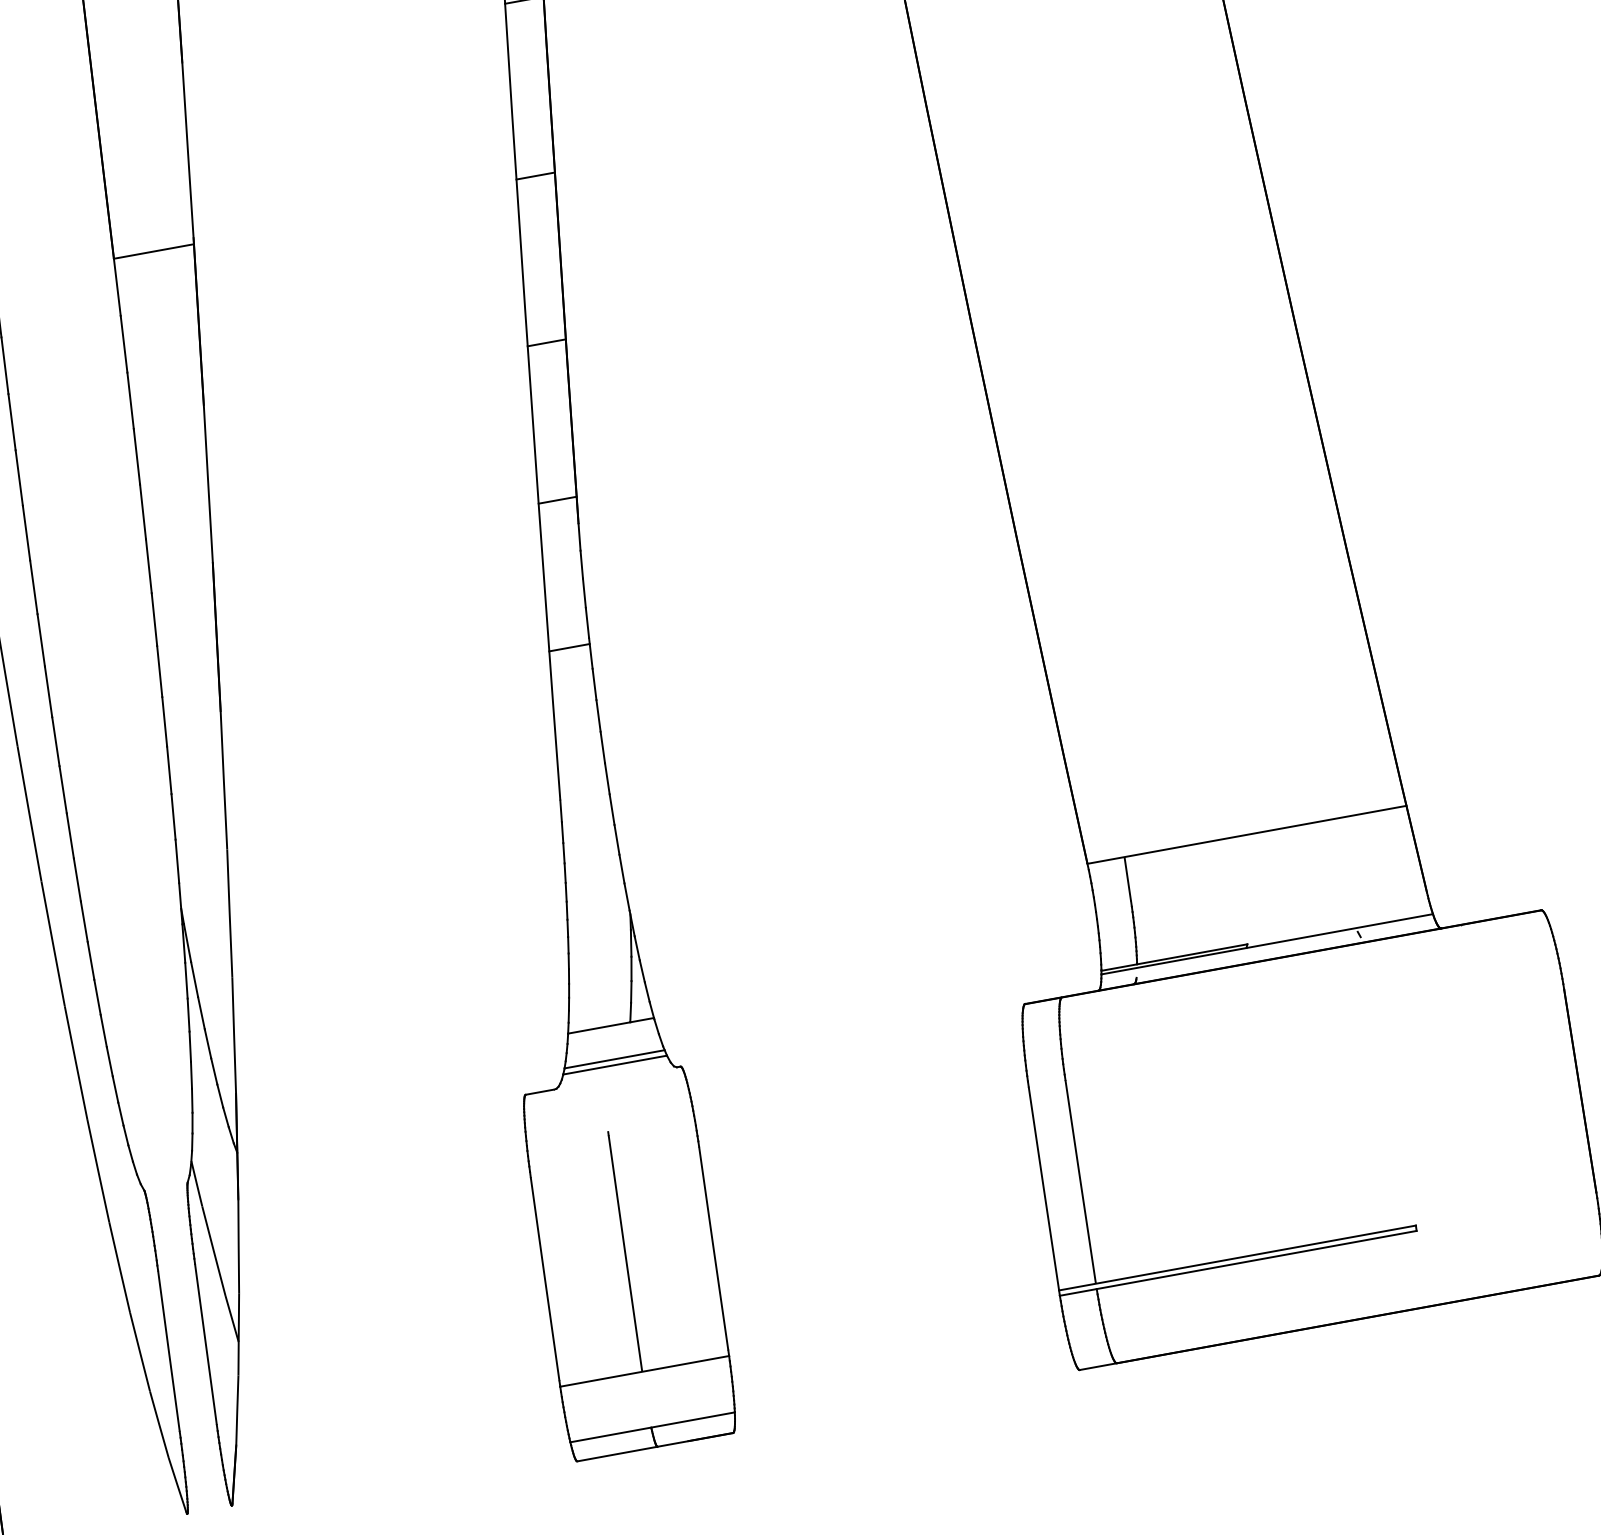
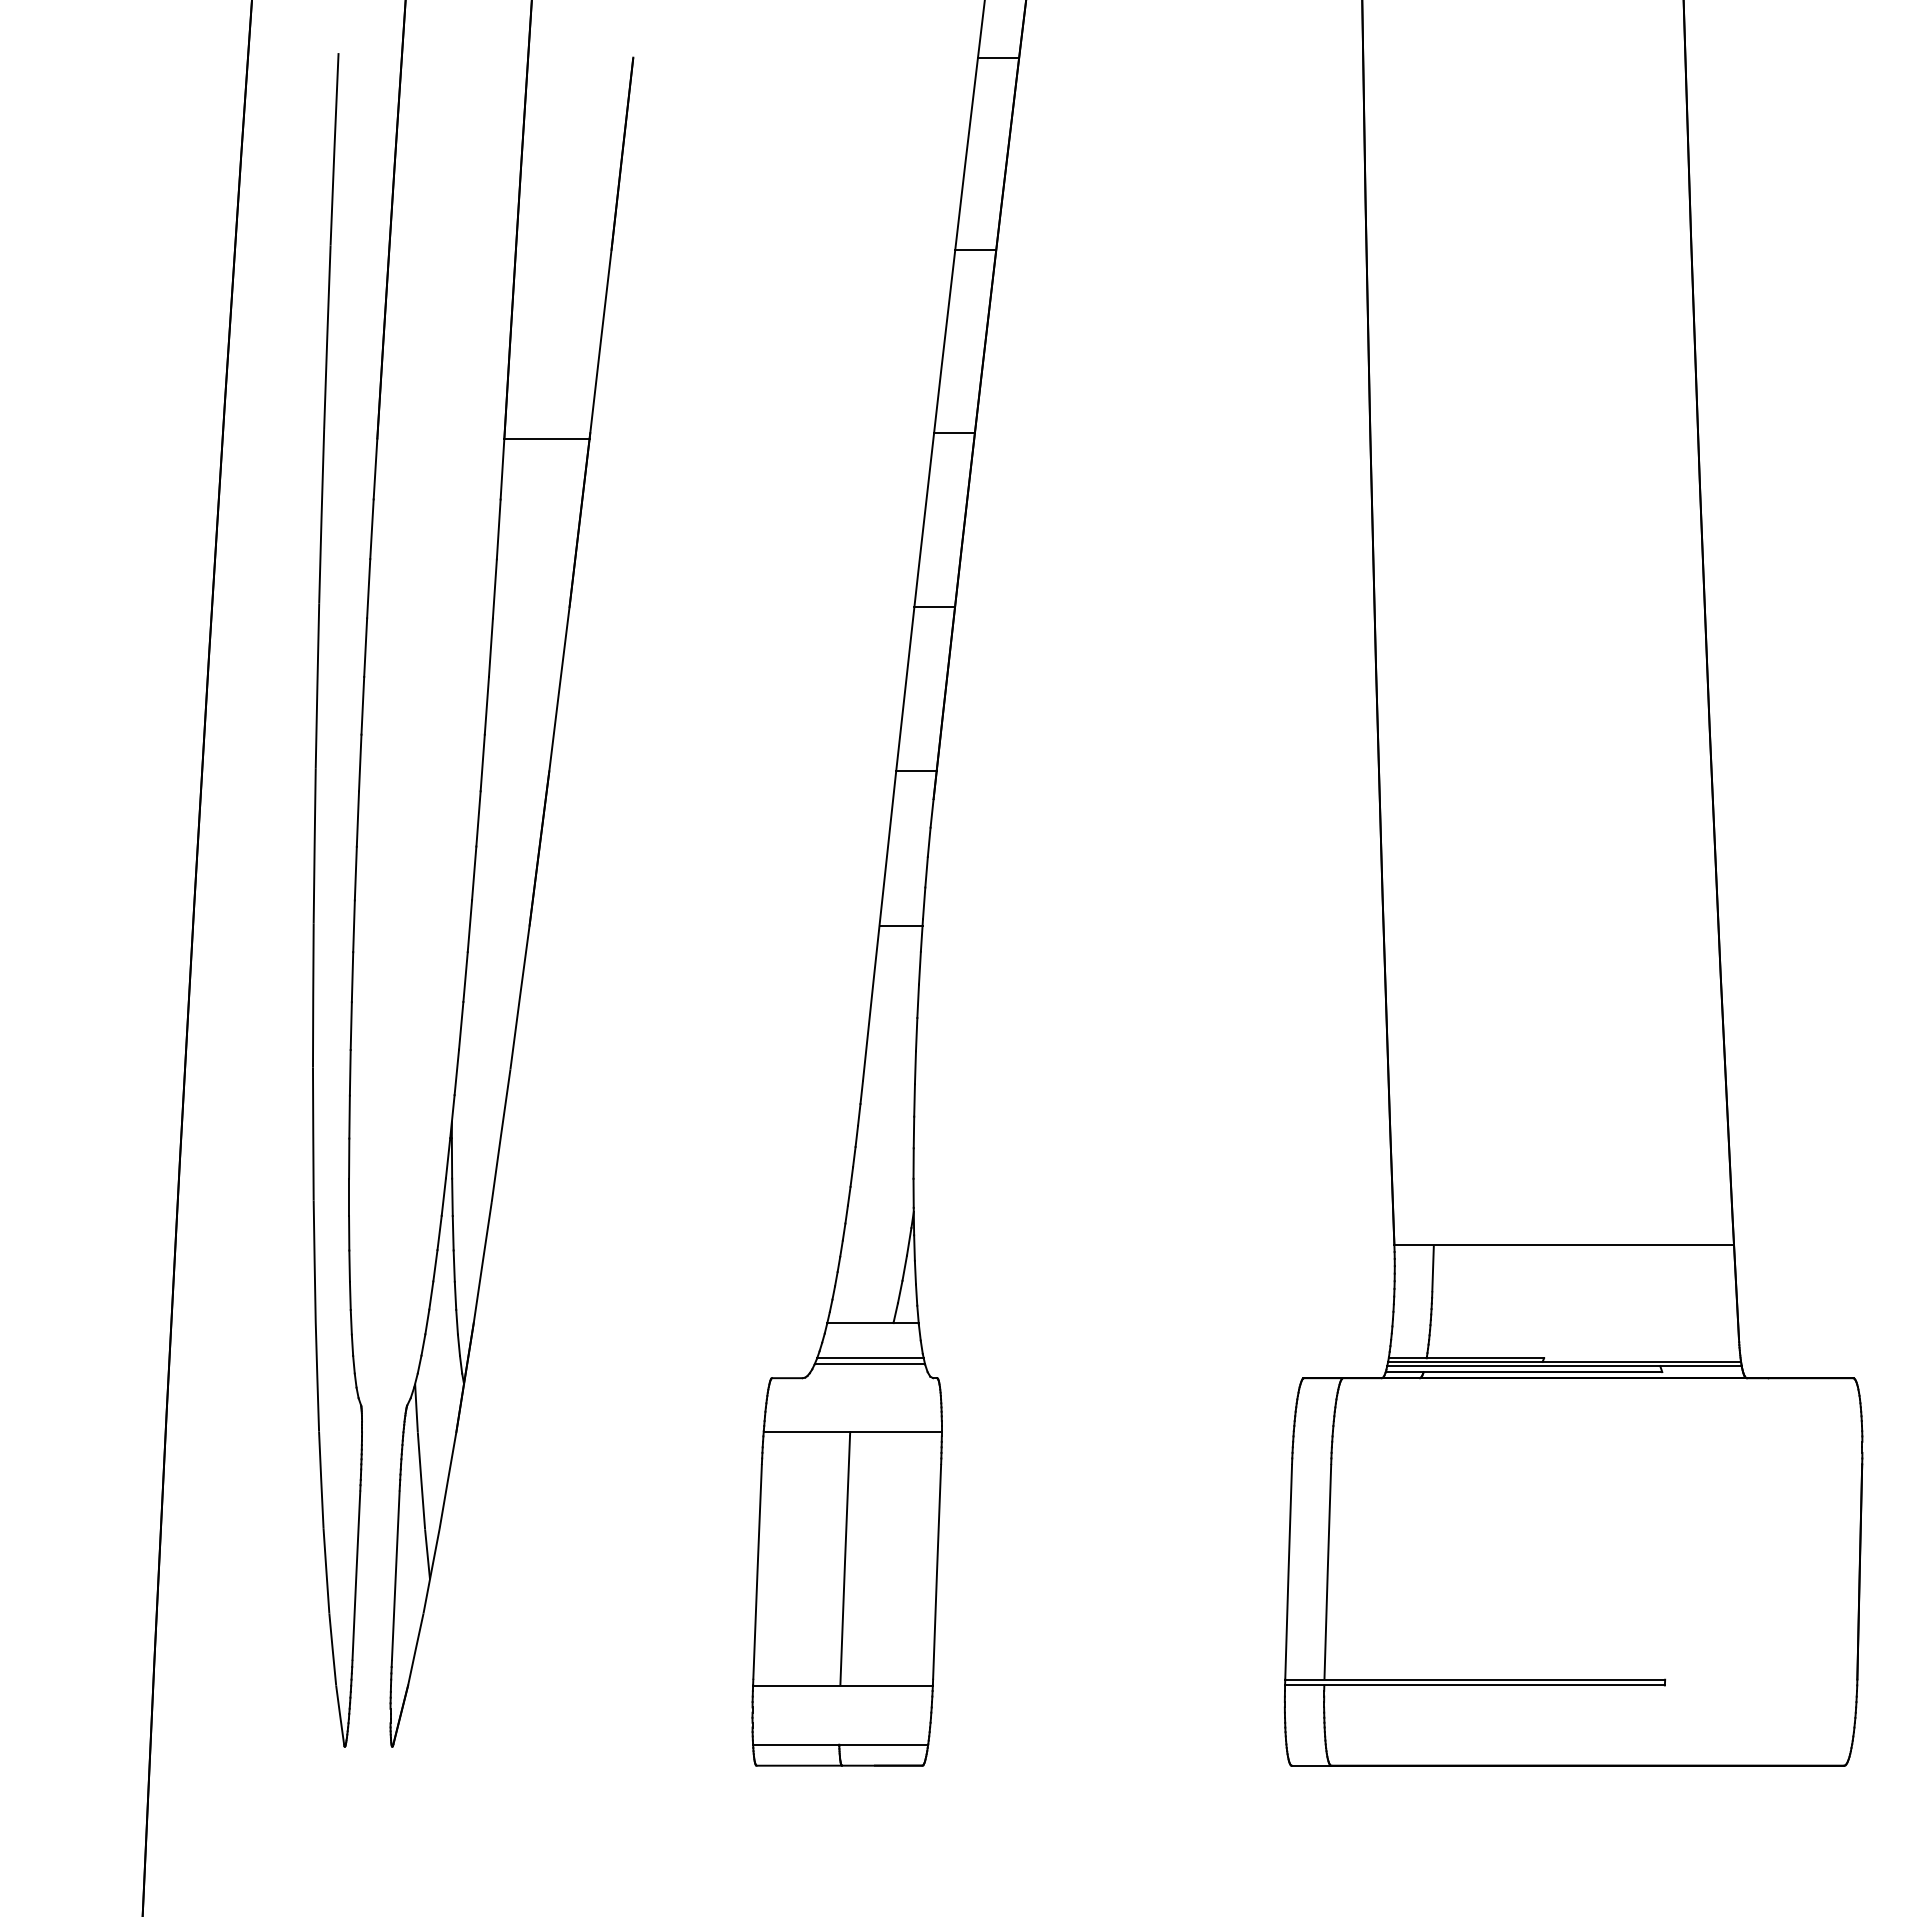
line: (1267, 948) -> (1564, 1366), added
line: (1230, 961) -> (1523, 1372), added
line: (610, 1132) -> (852, 1432), added

